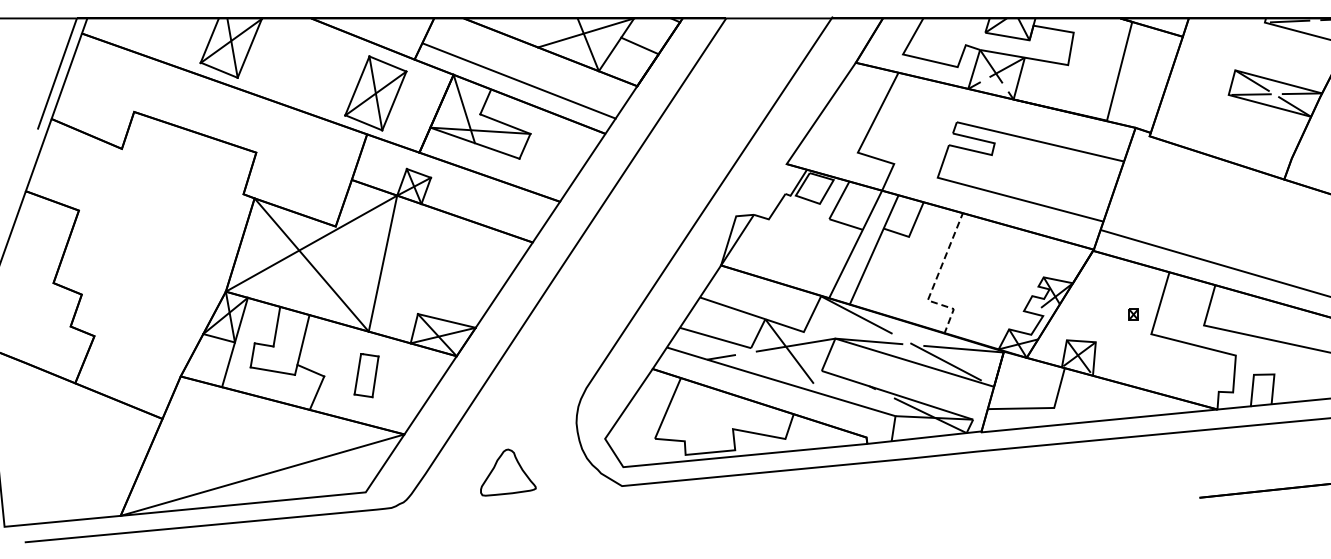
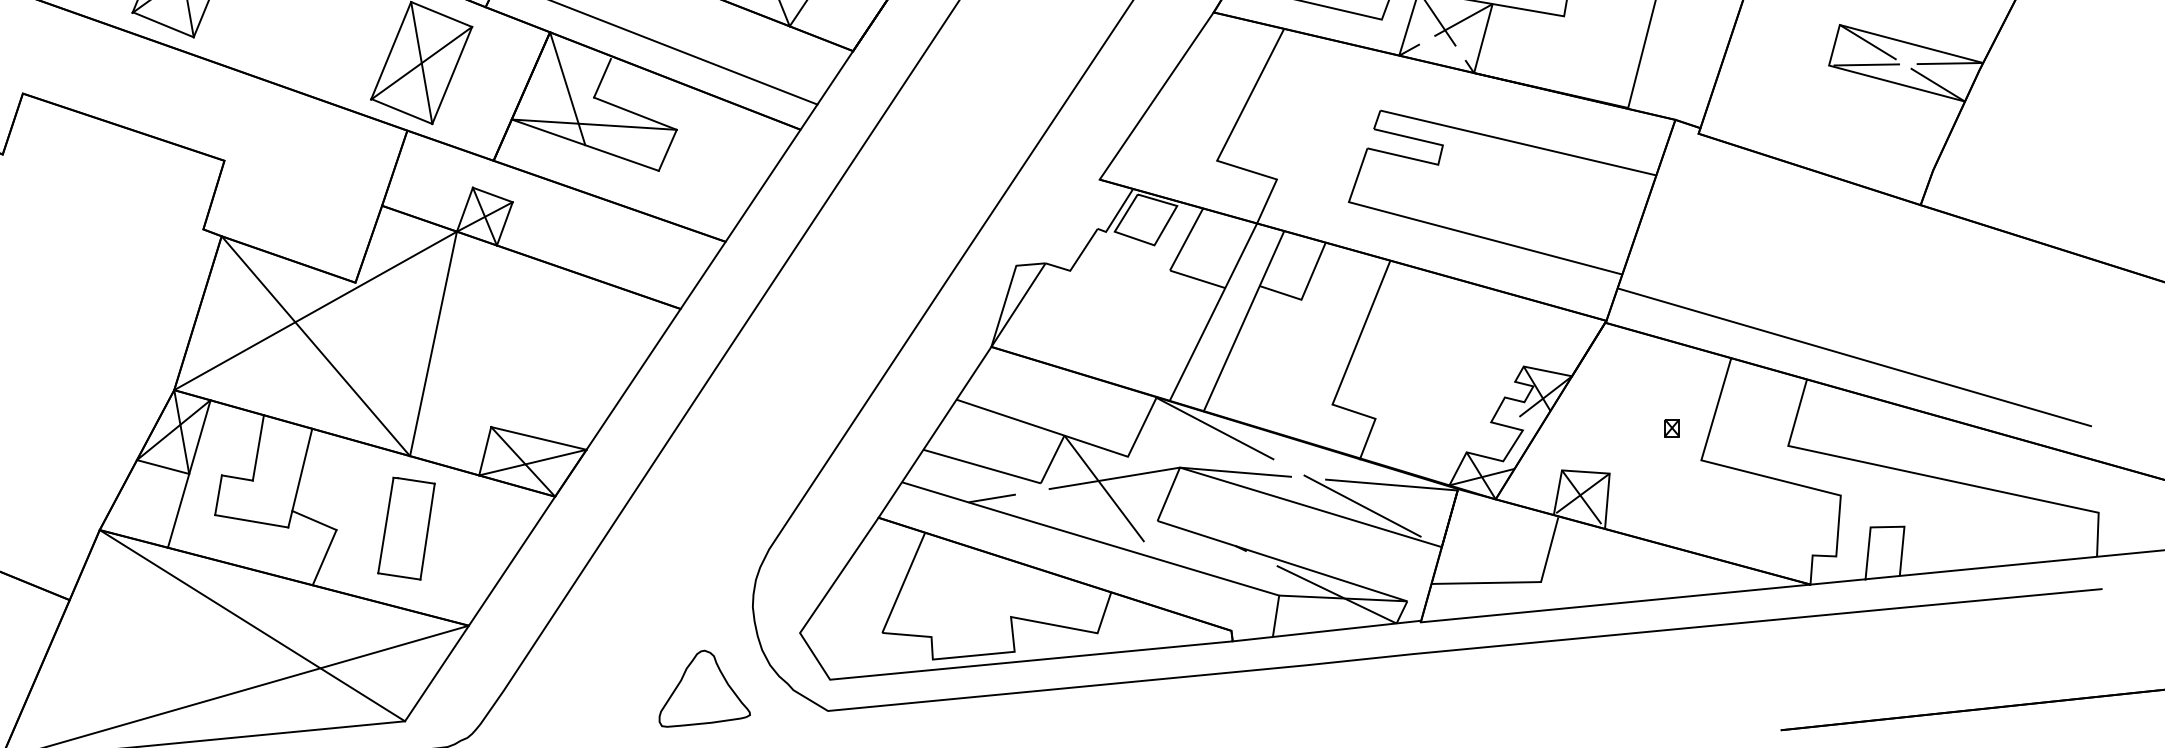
line: (934, 282) -> (1343, 375), dashed -> solid
part: (366, 375) -> (406, 528), size x1.43
line: (272, 434) -> (251, 625), added
part: (508, 472) -> (704, 688), moved

